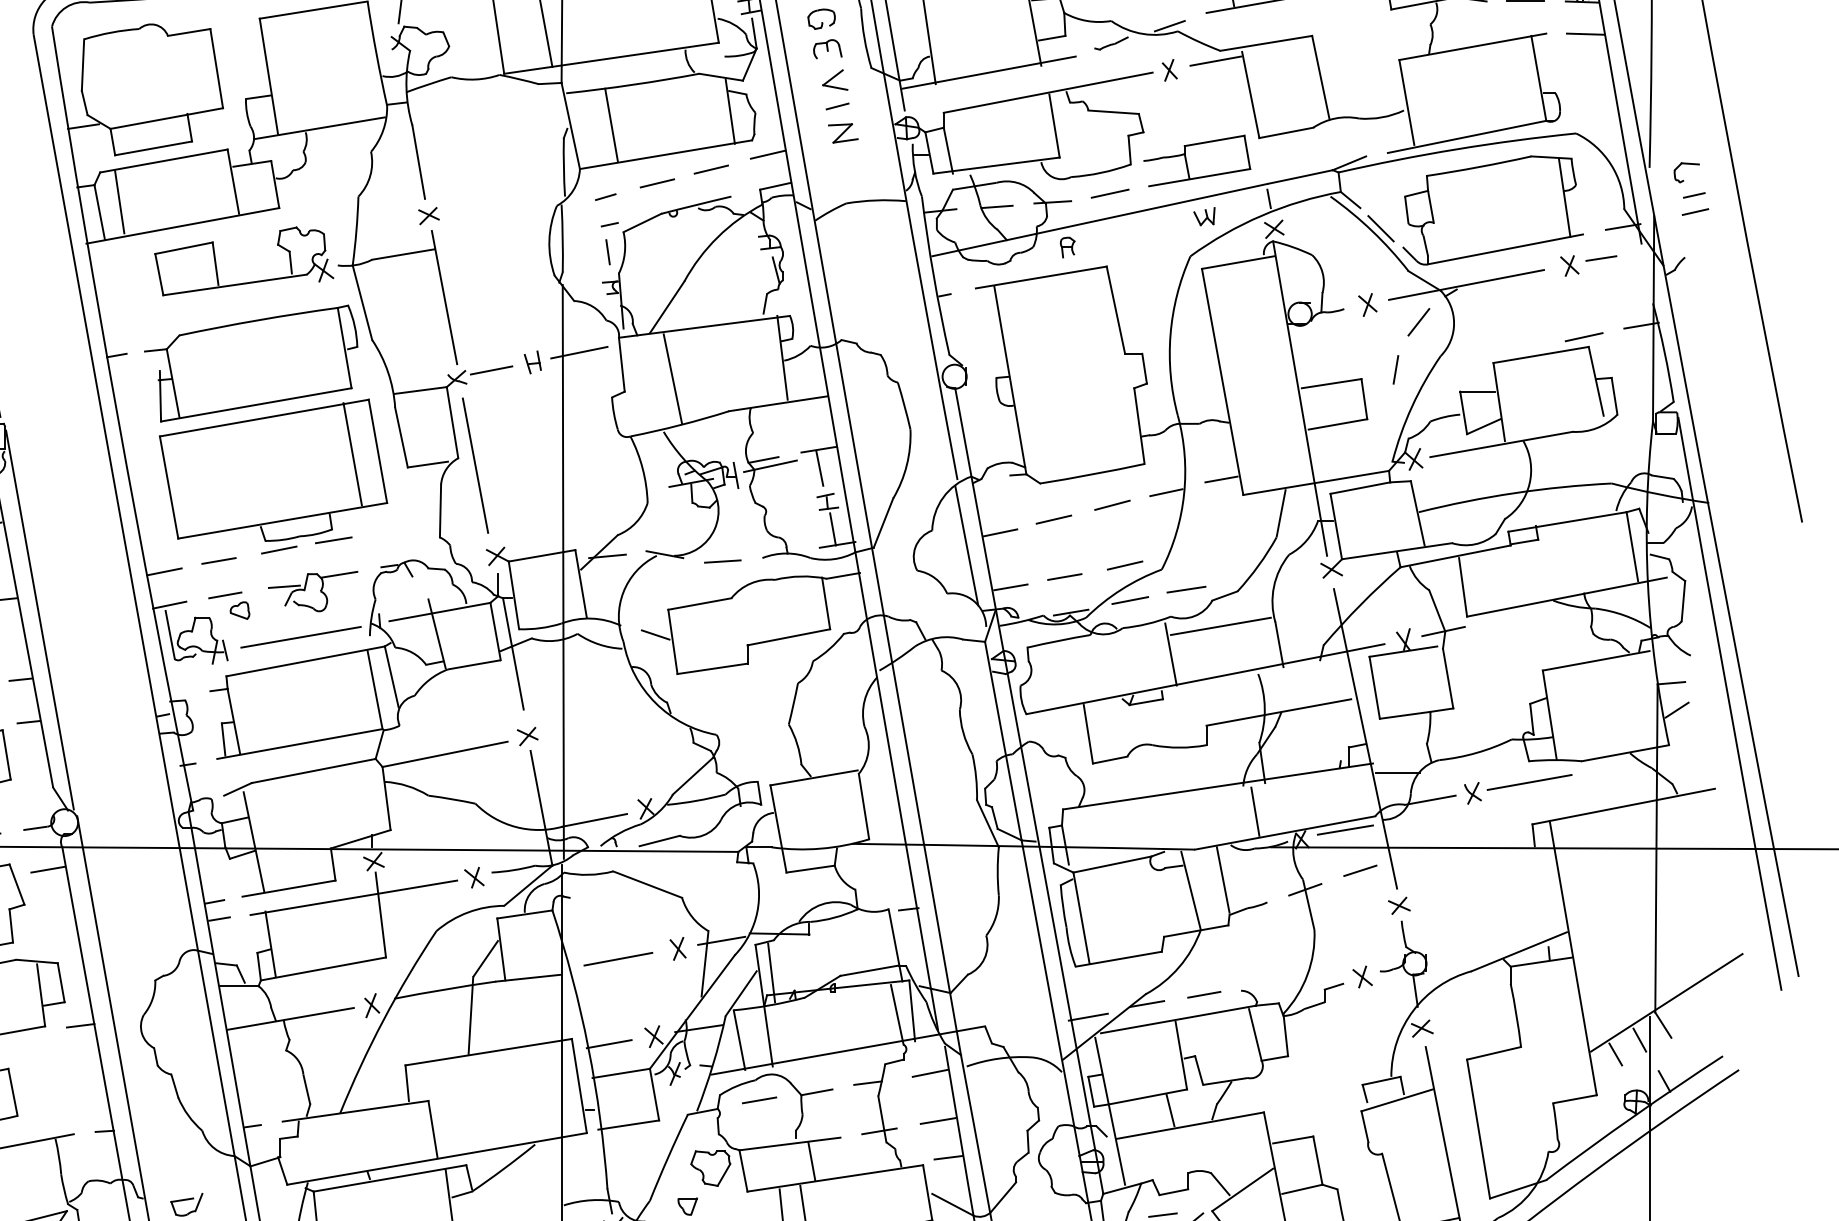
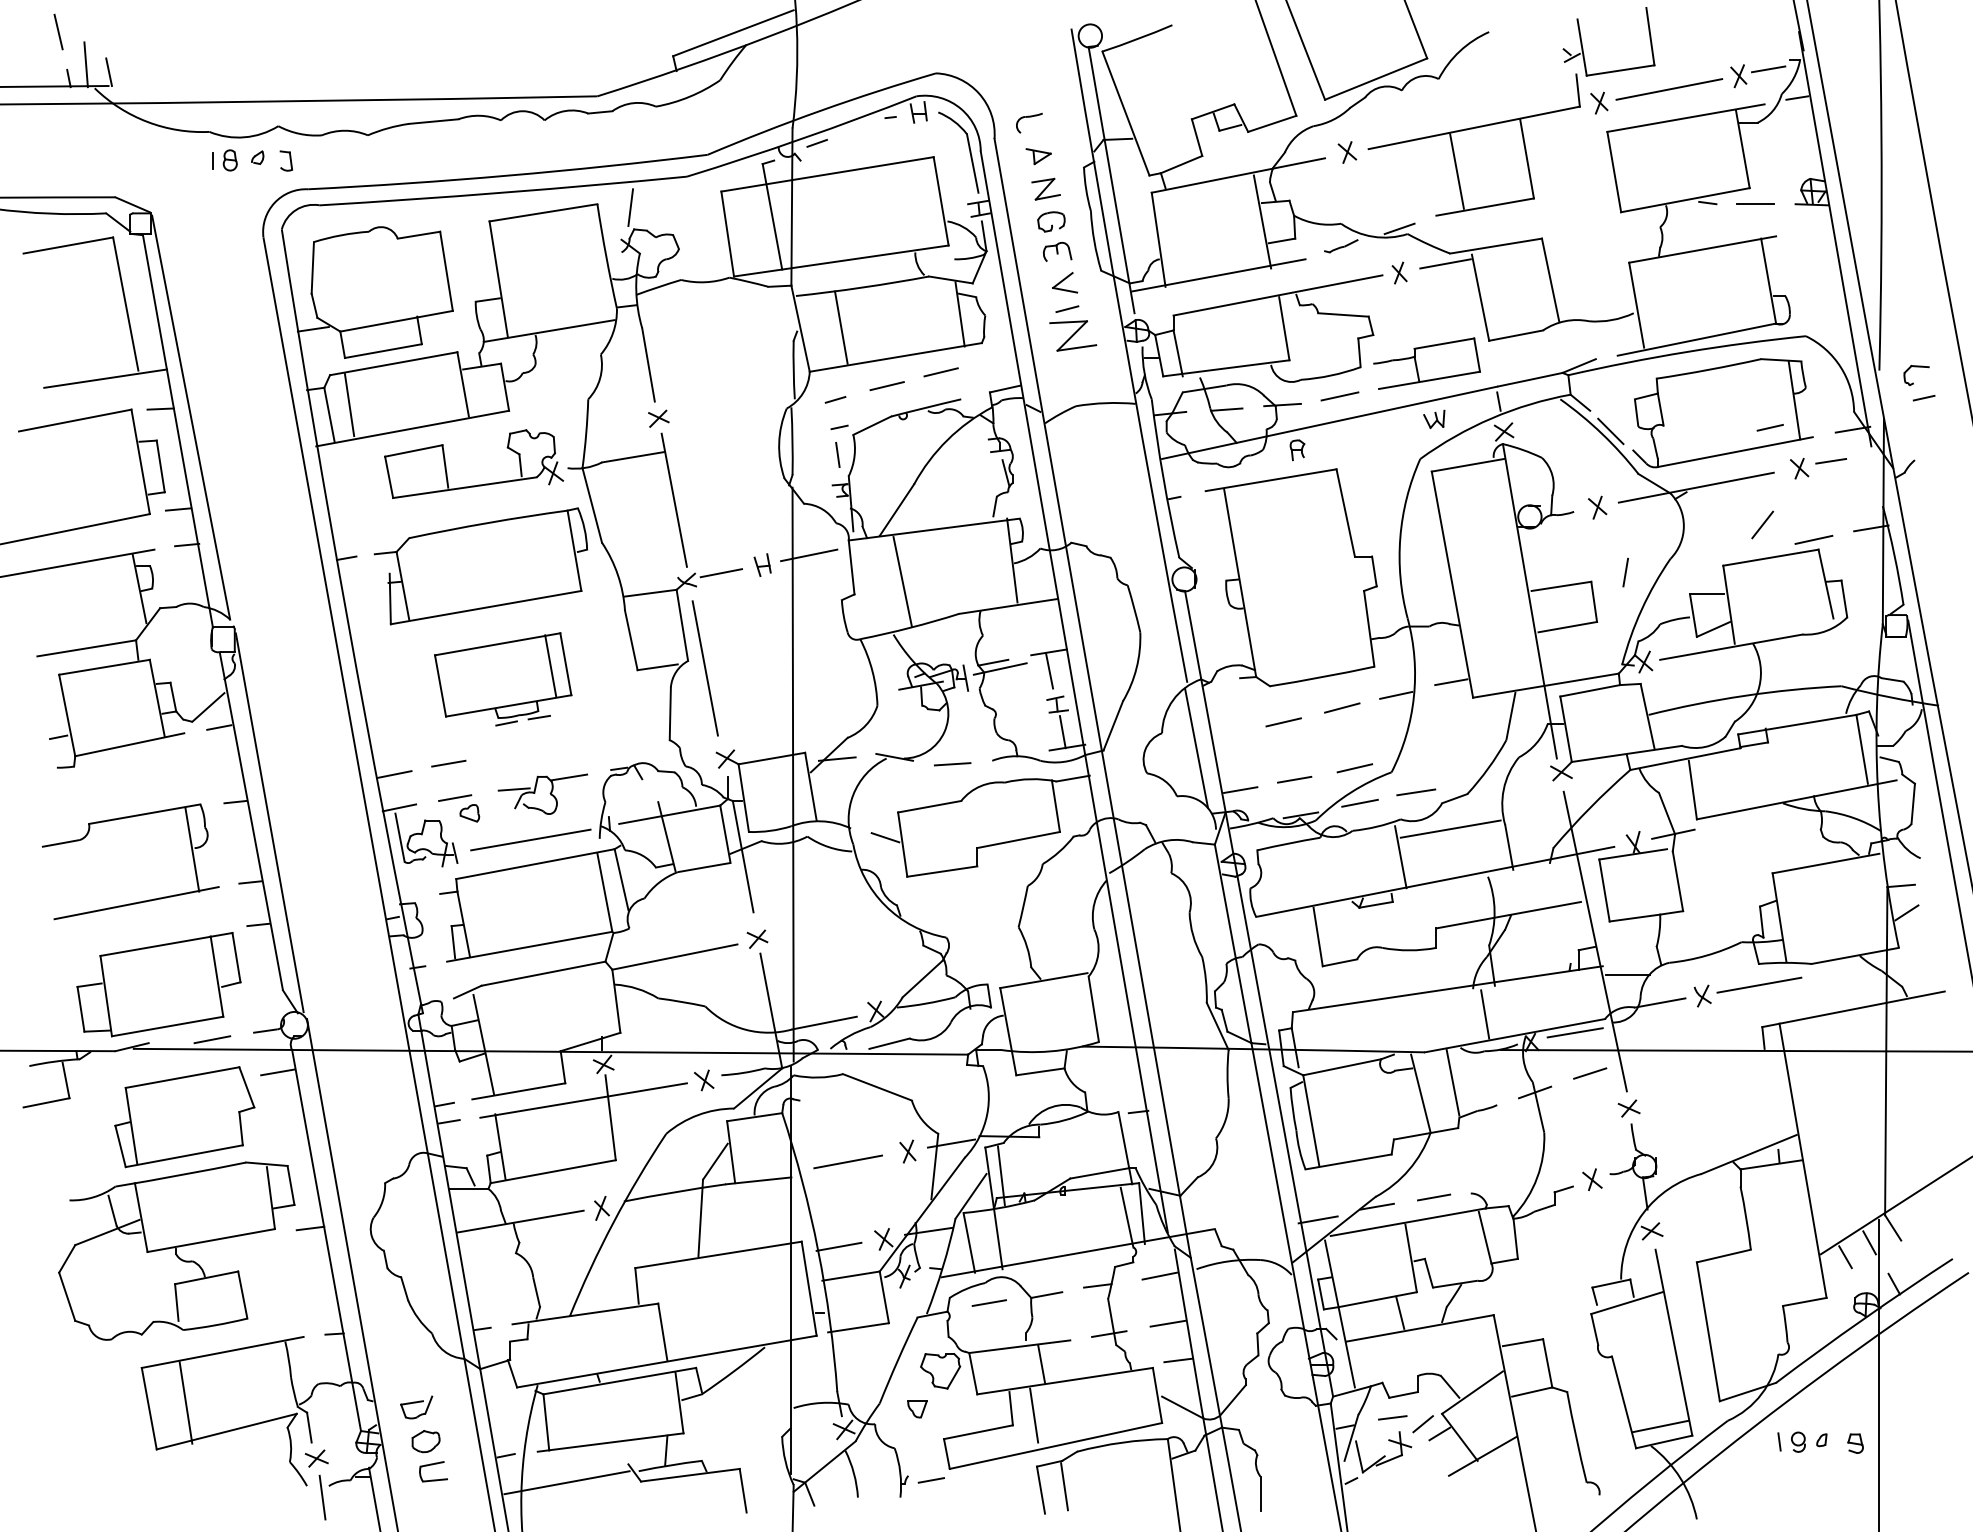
line: (1585, 33) -> (1815, 236), removed
part: (842, 133) -> (1072, 336), size x1.6
line: (767, 154) -> (997, 357), removed
line: (1694, 211) -> (1769, 427), moved
line: (1418, 321) -> (1762, 524), moved
part: (272, 476) -> (502, 679), size x0.6
line: (1000, 532) -> (1230, 735), removed

